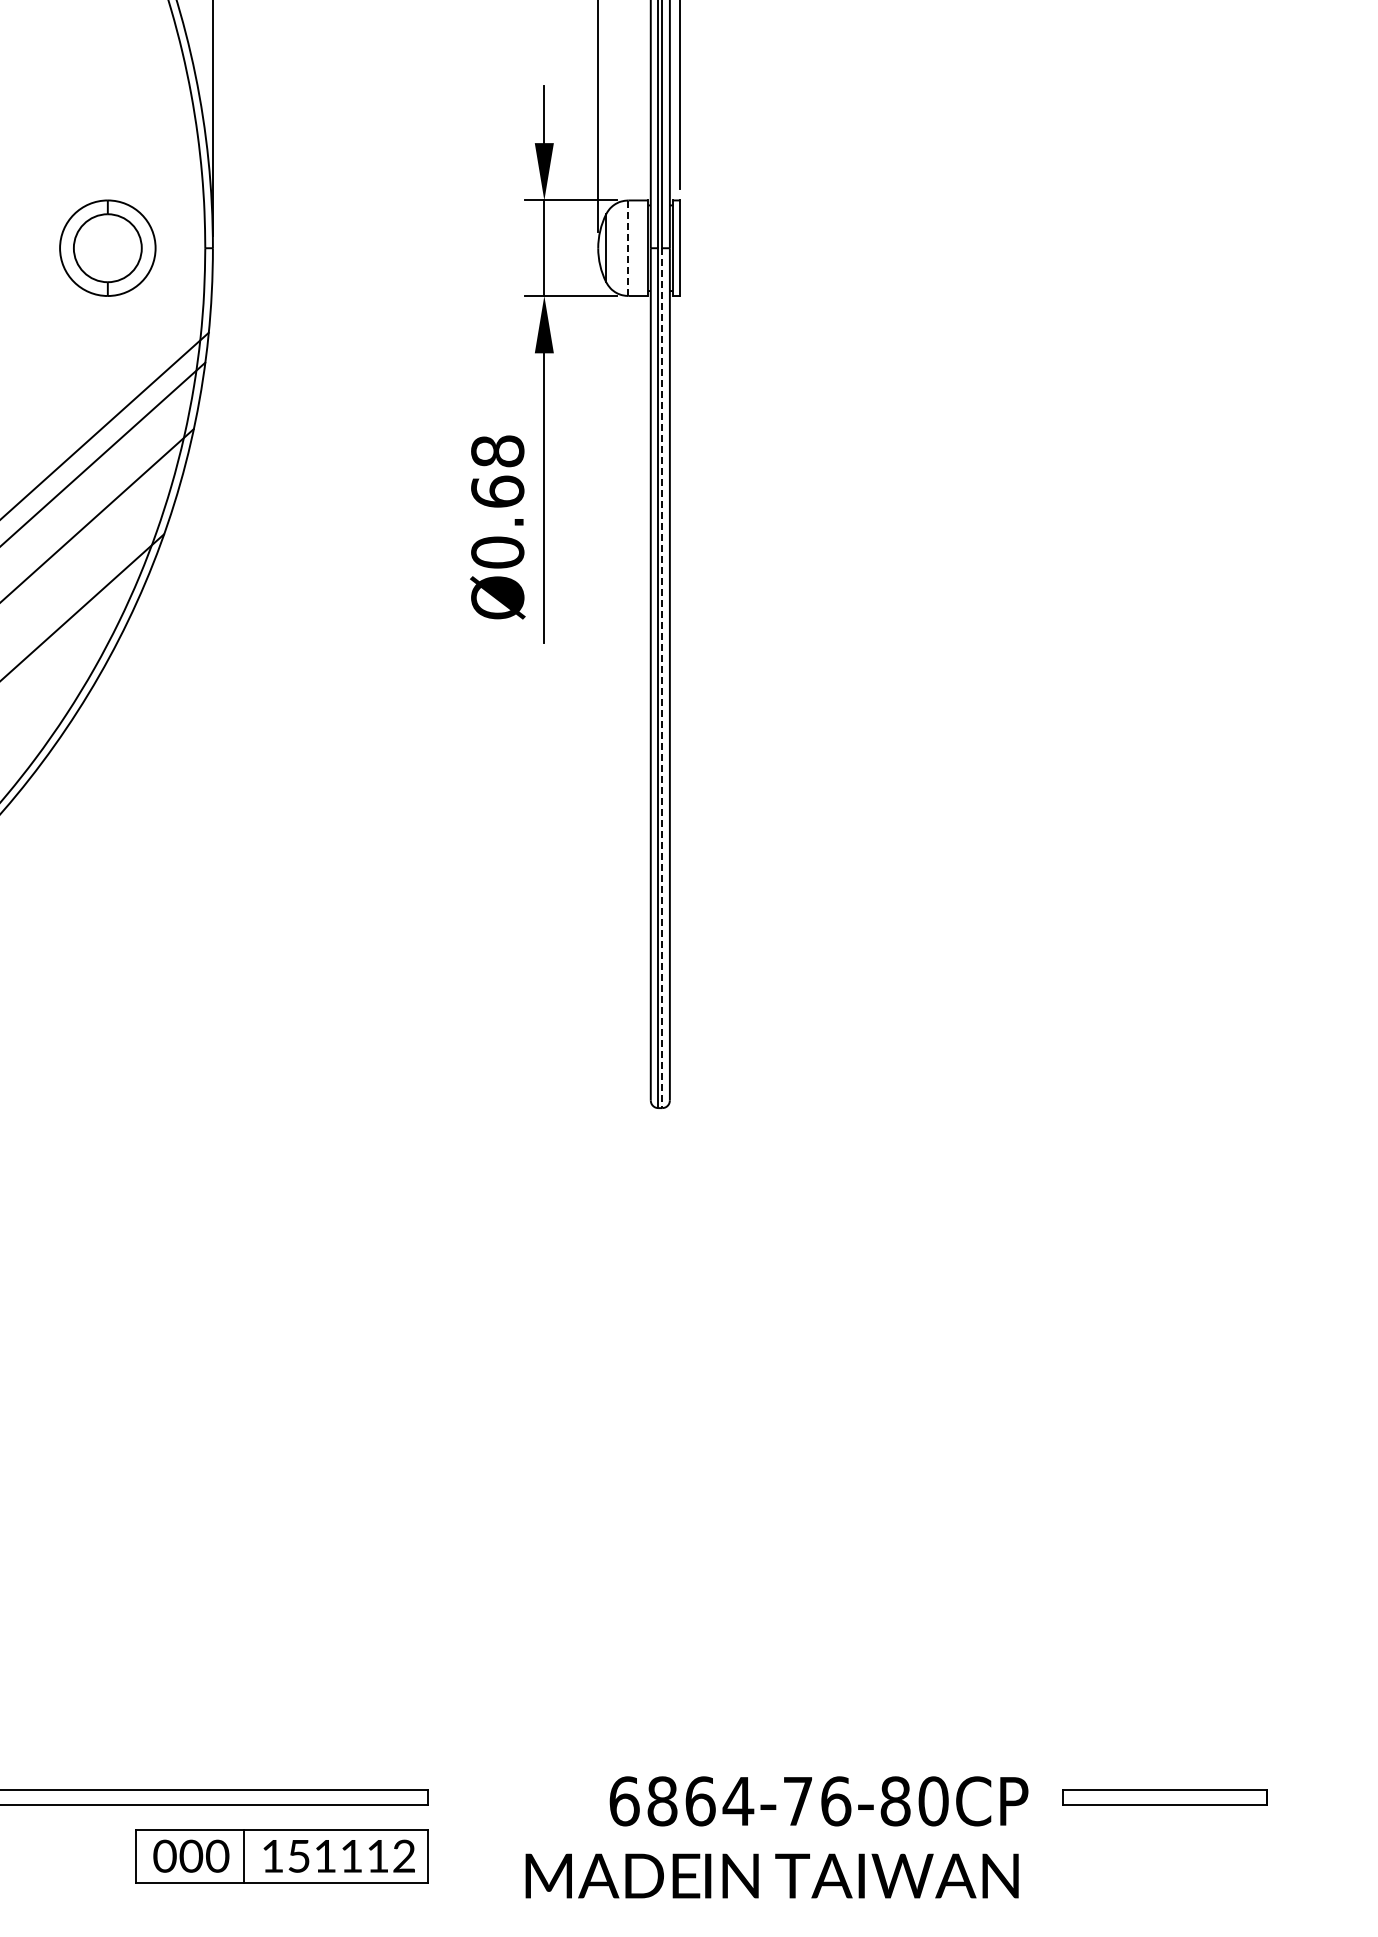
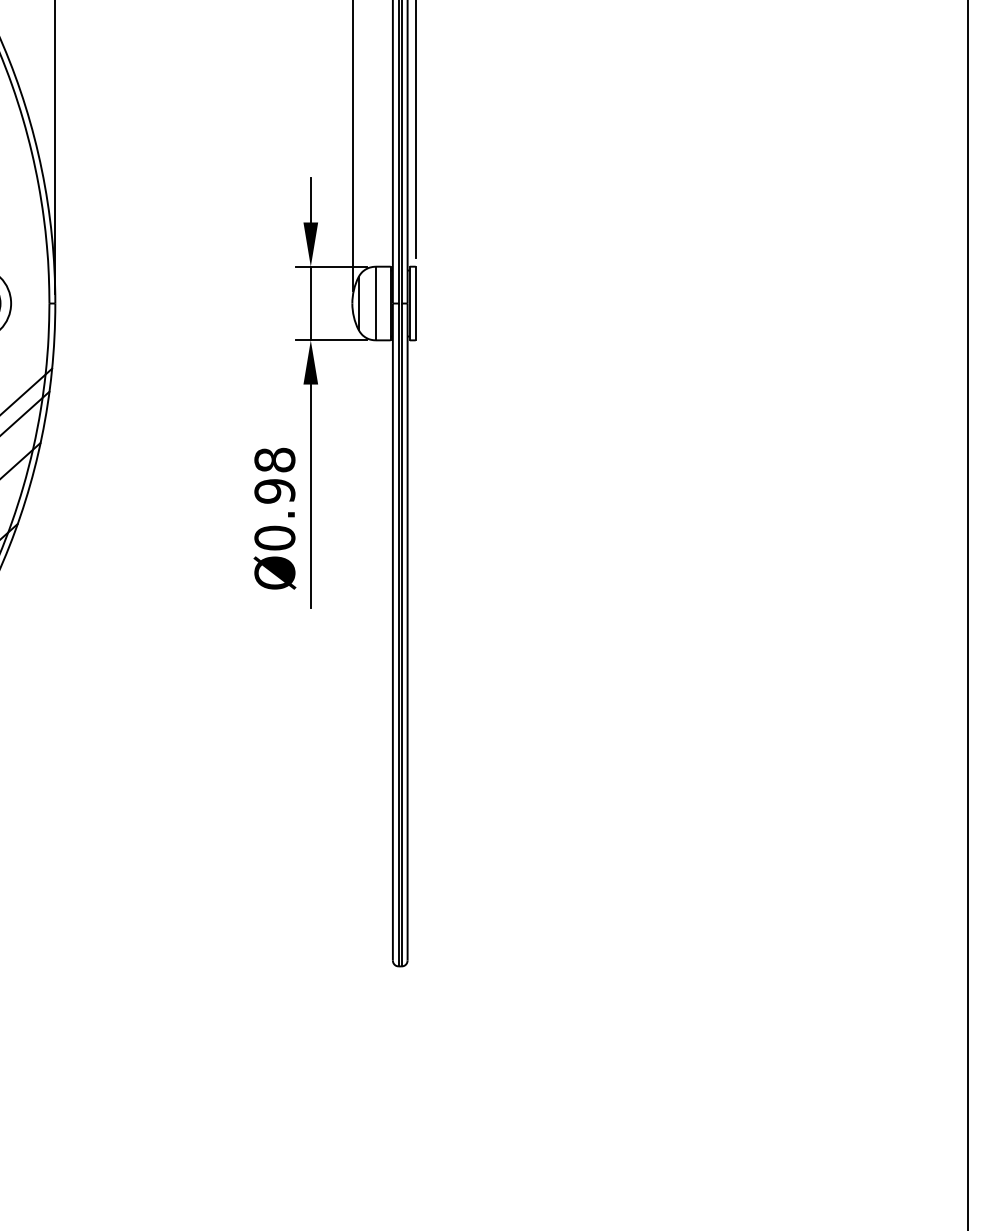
line: (628, 248) -> (375, 303), dashed -> solid
text: (497, 491) -> (274, 491), Ø0.68 -> Ø0.98
line: (662, 678) -> (401, 635), dashed -> solid

